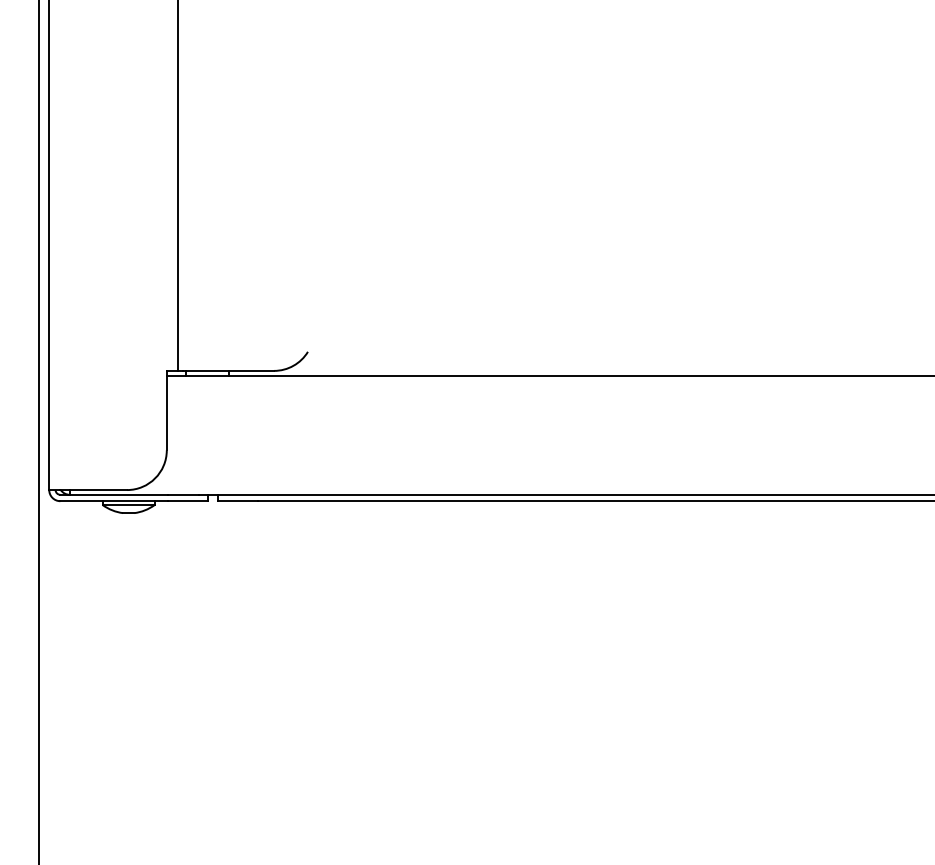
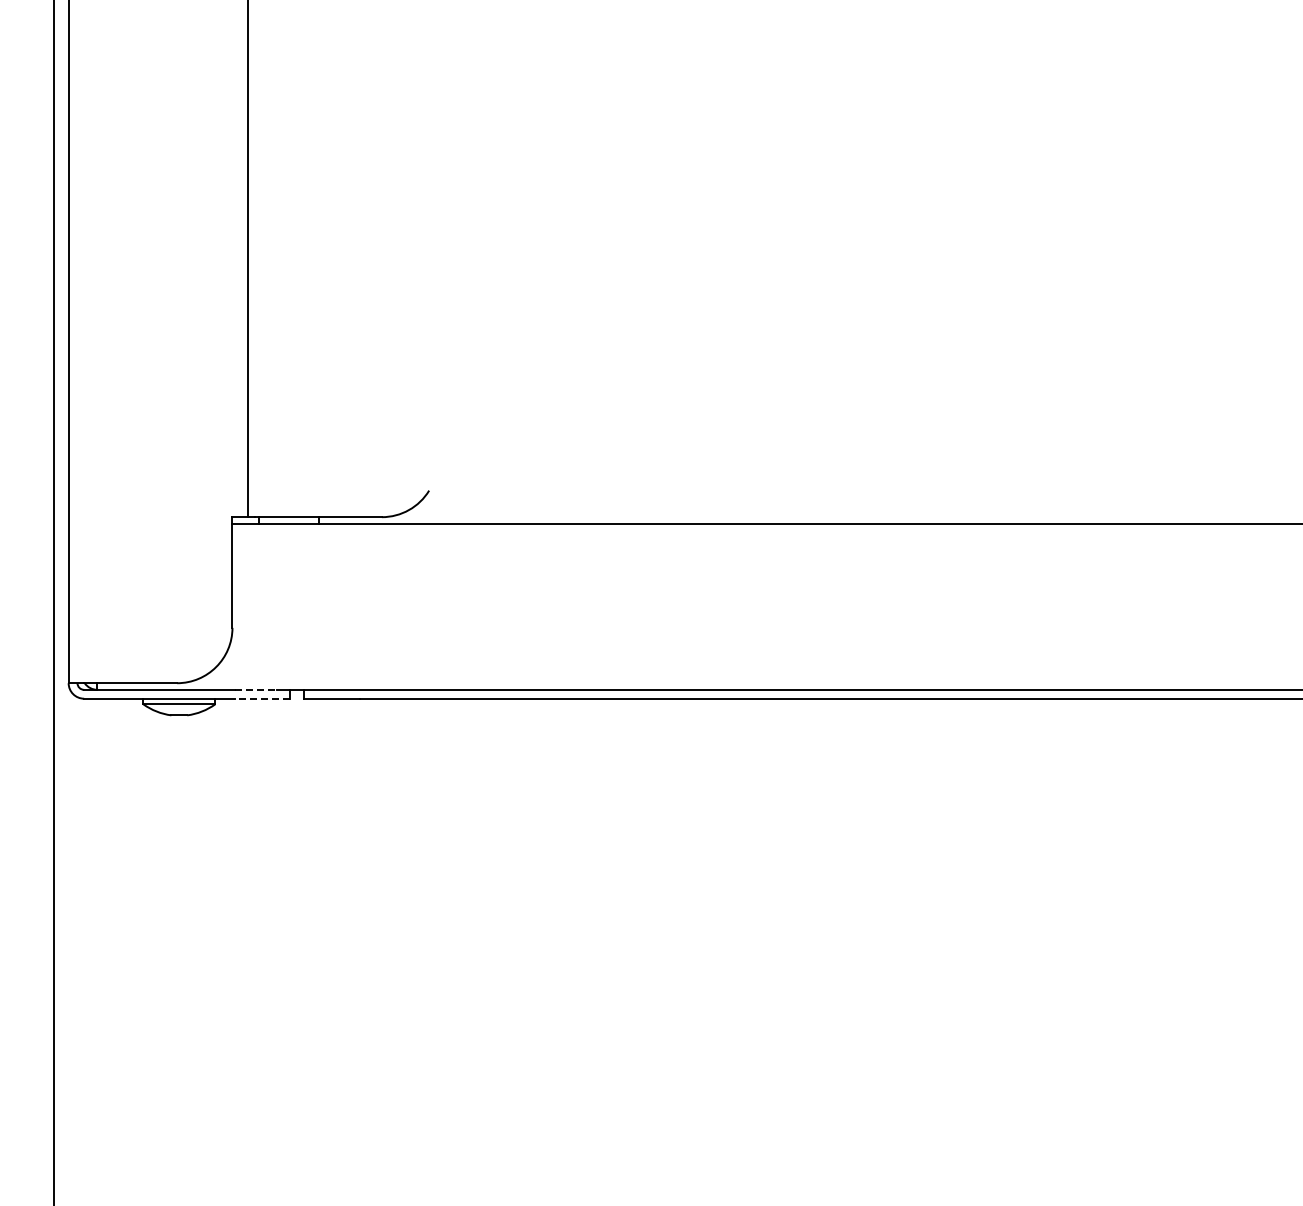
line: (184, 494) -> (256, 689), solid -> dashed
line: (188, 501) -> (262, 698), solid -> dashed

